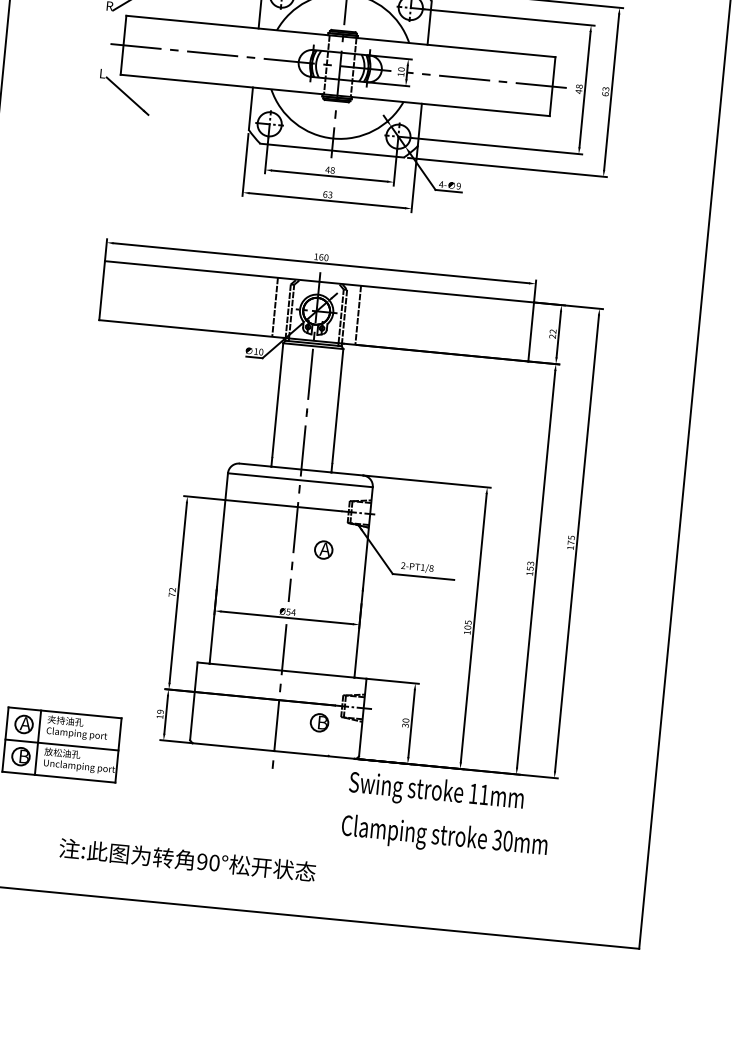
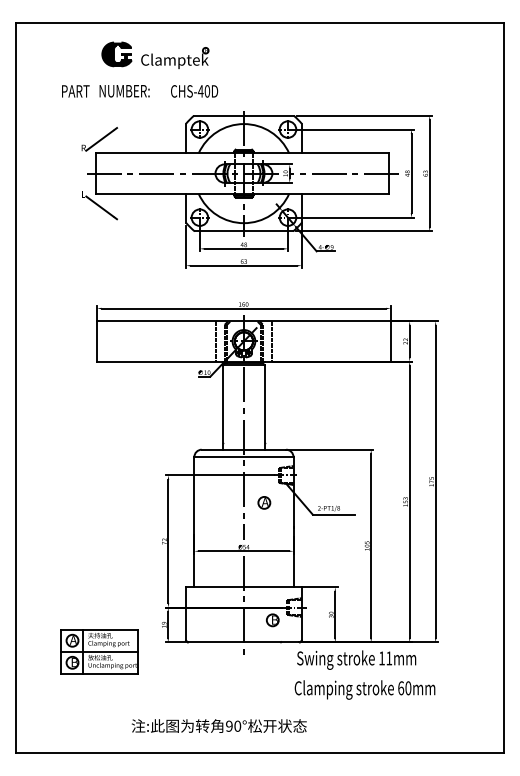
text: (498, 840) -> (401, 688), 30mm -> 60mm
text: (186, 859) -> (218, 725), moved

